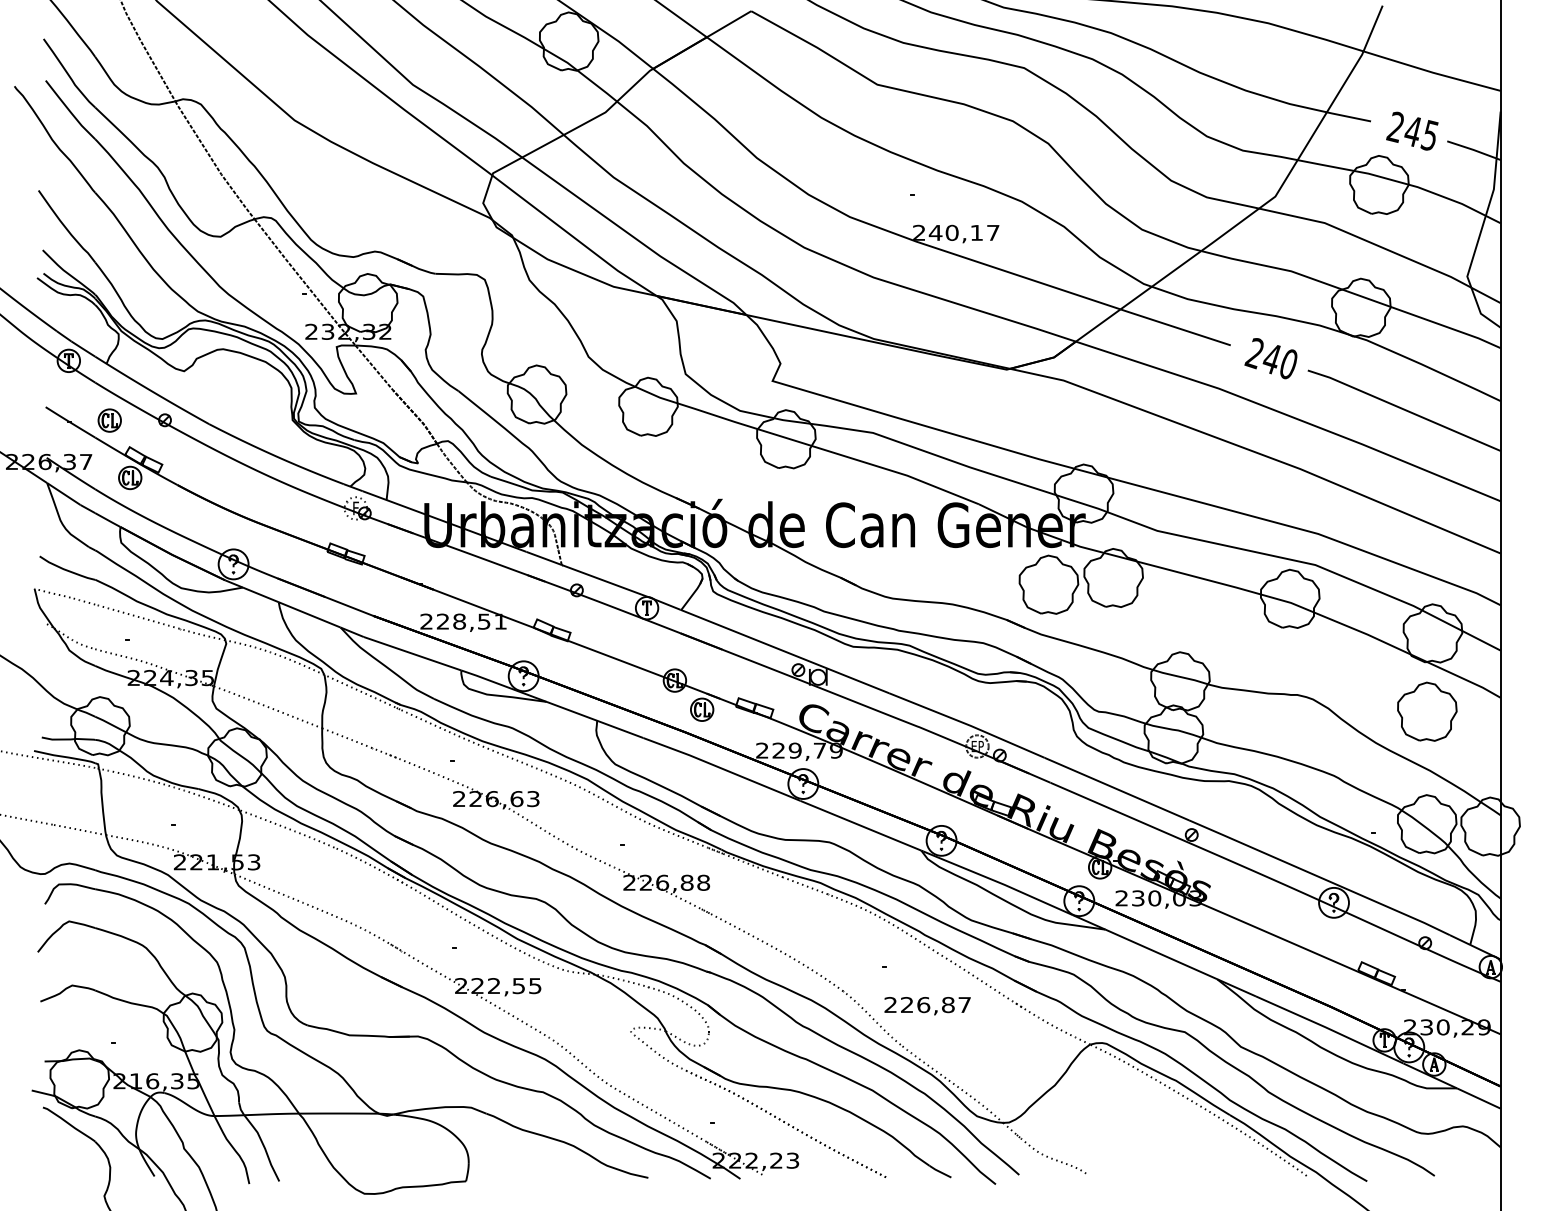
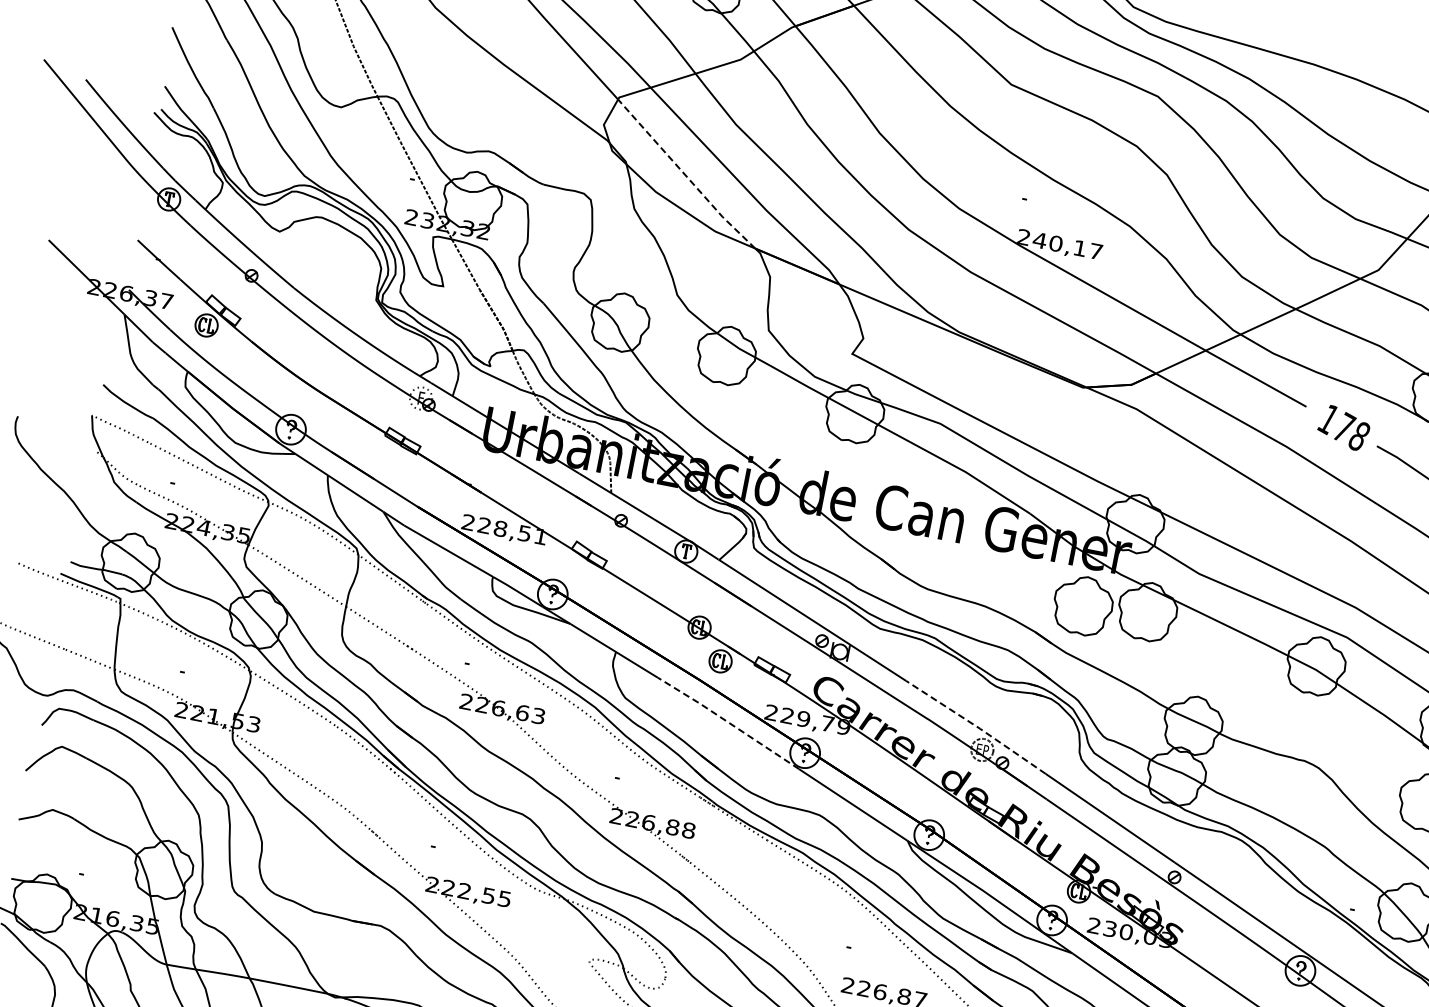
line: (573, 237) -> (685, 175), solid -> dashed
text: (1270, 358) -> (1342, 427), 240 -> 178
part: (109, 420) -> (197, 265), removed
line: (967, 724) -> (976, 726), solid -> dashed
line: (721, 768) -> (728, 722), solid -> dashed

